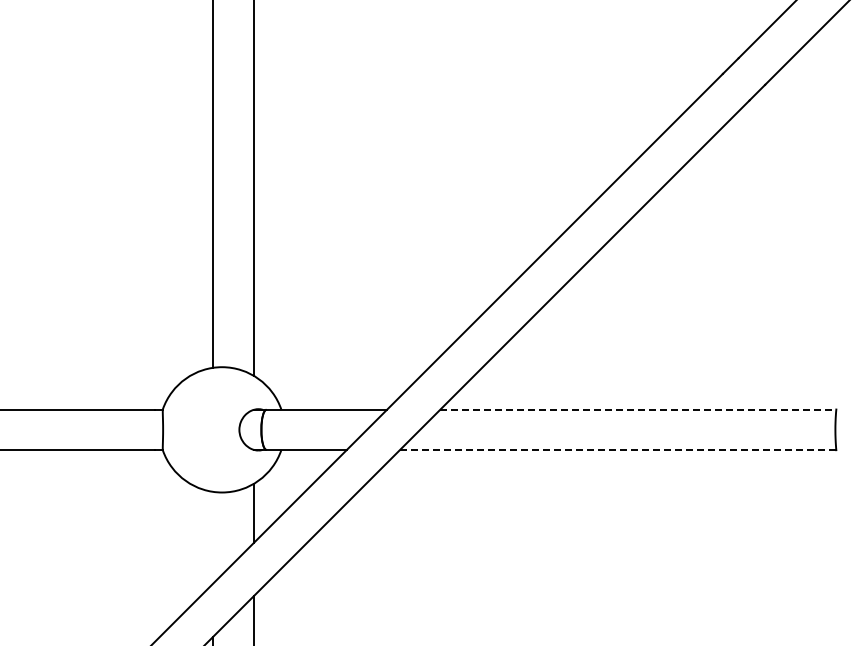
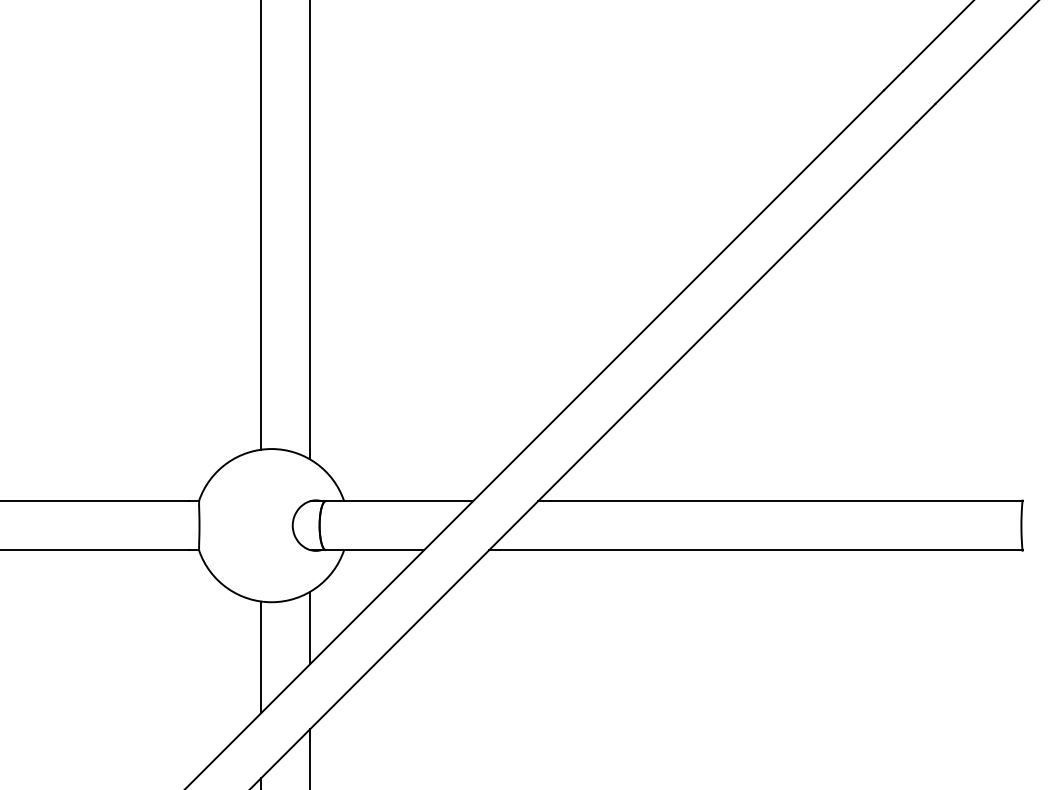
line: (638, 409) -> (780, 500), dashed -> solid
line: (618, 449) -> (756, 549), dashed -> solid
line: (213, 537) -> (261, 657), added

